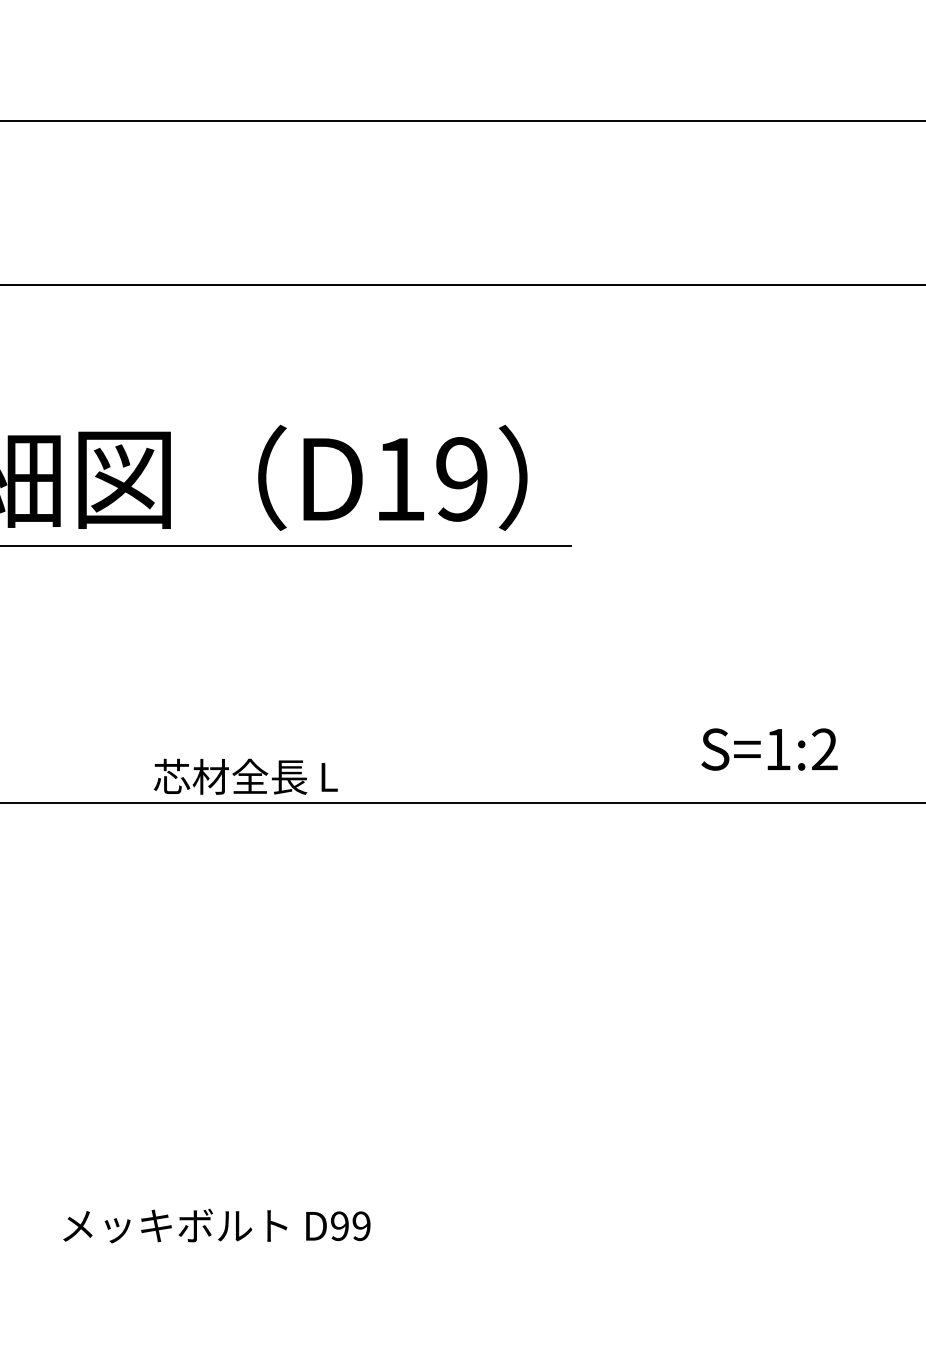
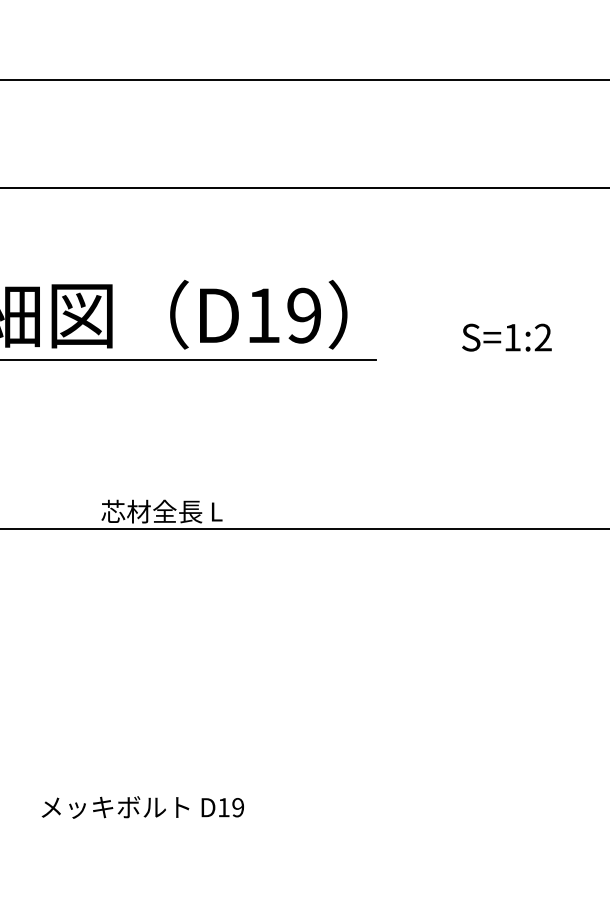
text: (768, 749) -> (506, 337), moved
text: (339, 1225) -> (223, 807), D99 -> D19

